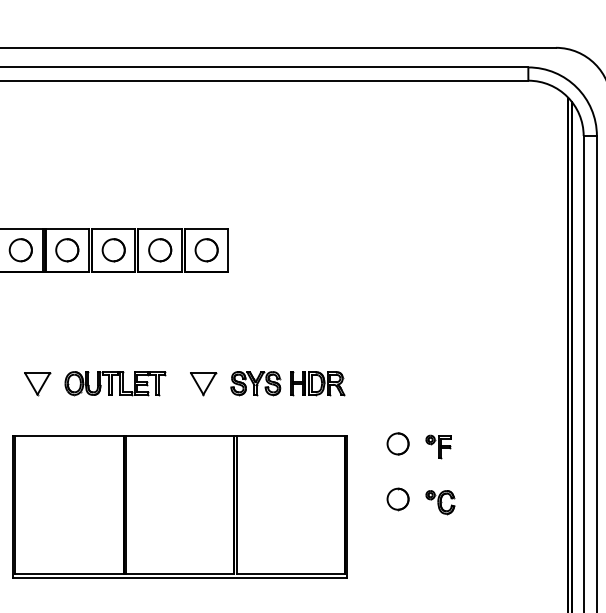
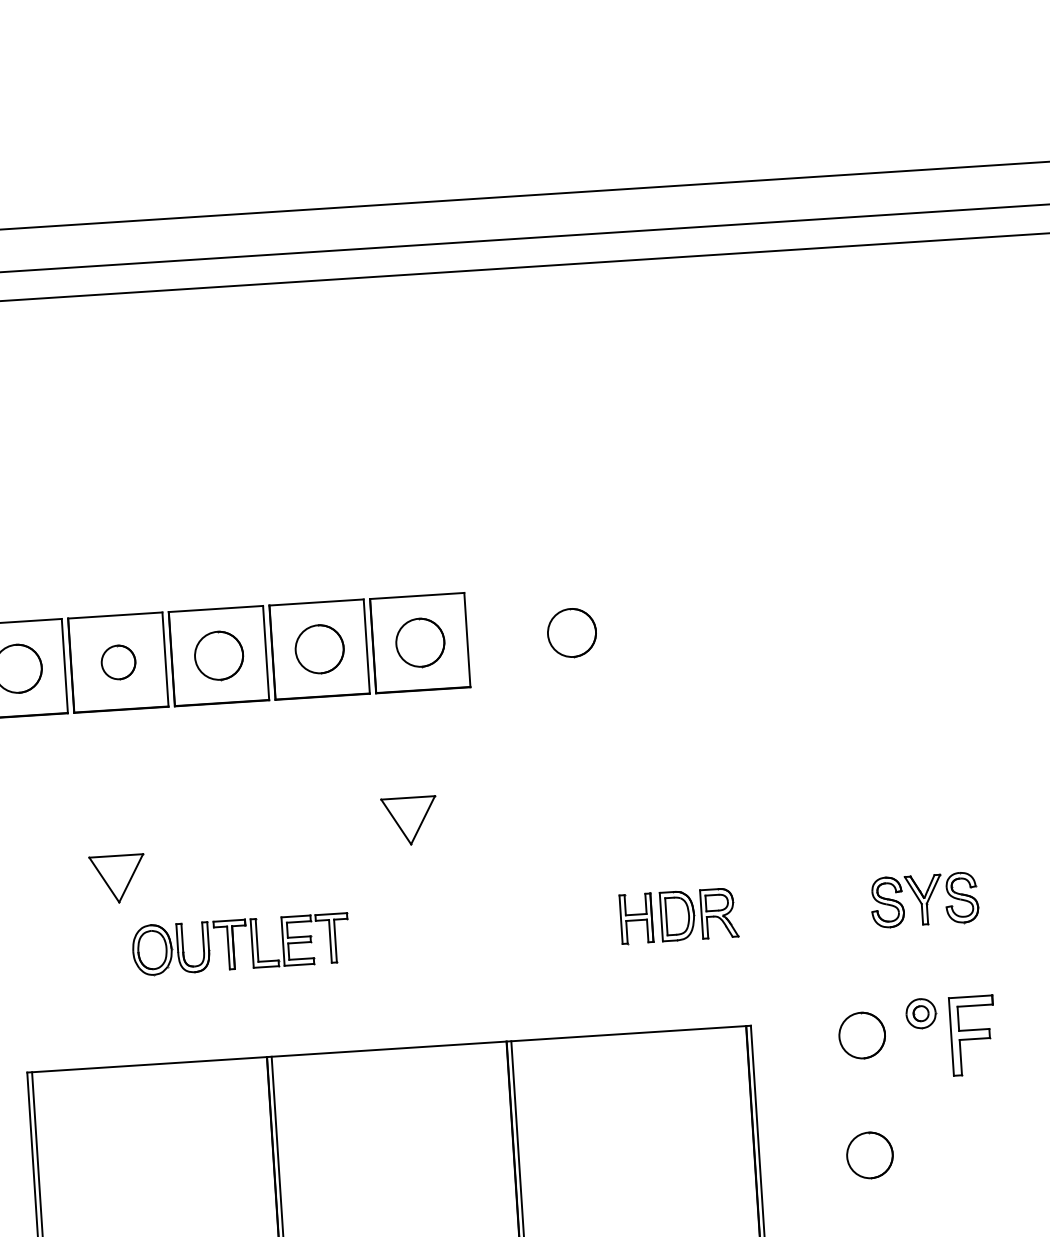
circle: (67, 250) -> (118, 662), size x0.7
circle: (276, 250) -> (571, 633), added
part: (255, 383) -> (923, 900), moved
part: (37, 384) -> (117, 880), moved
part: (203, 384) -> (409, 822), moved
part: (438, 446) -> (950, 1035), size x1.6
part: (440, 502) -> (962, 1156), removed

